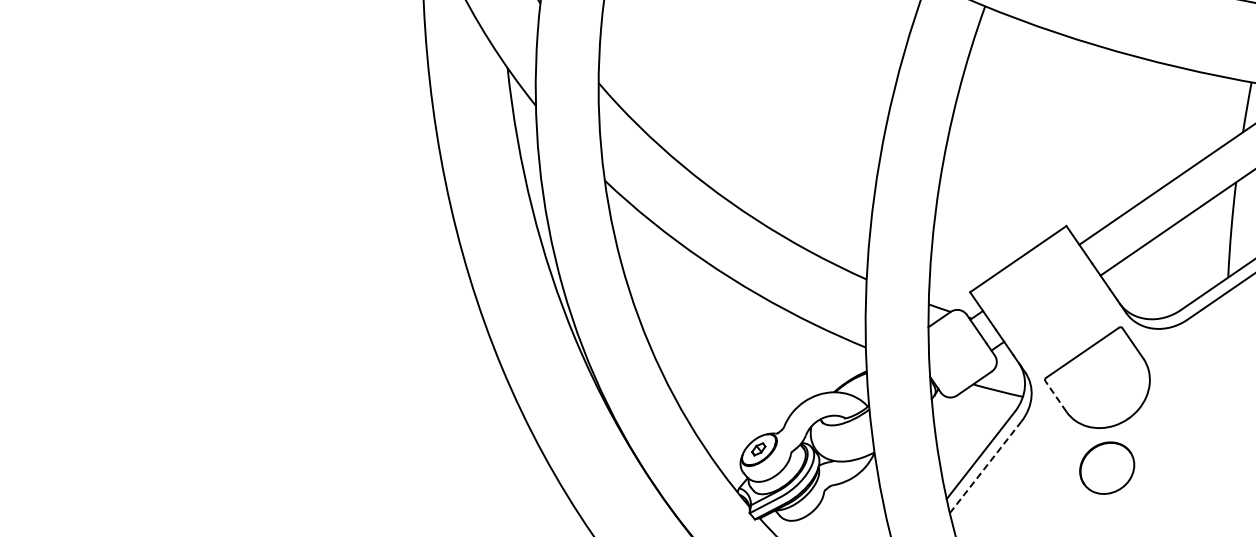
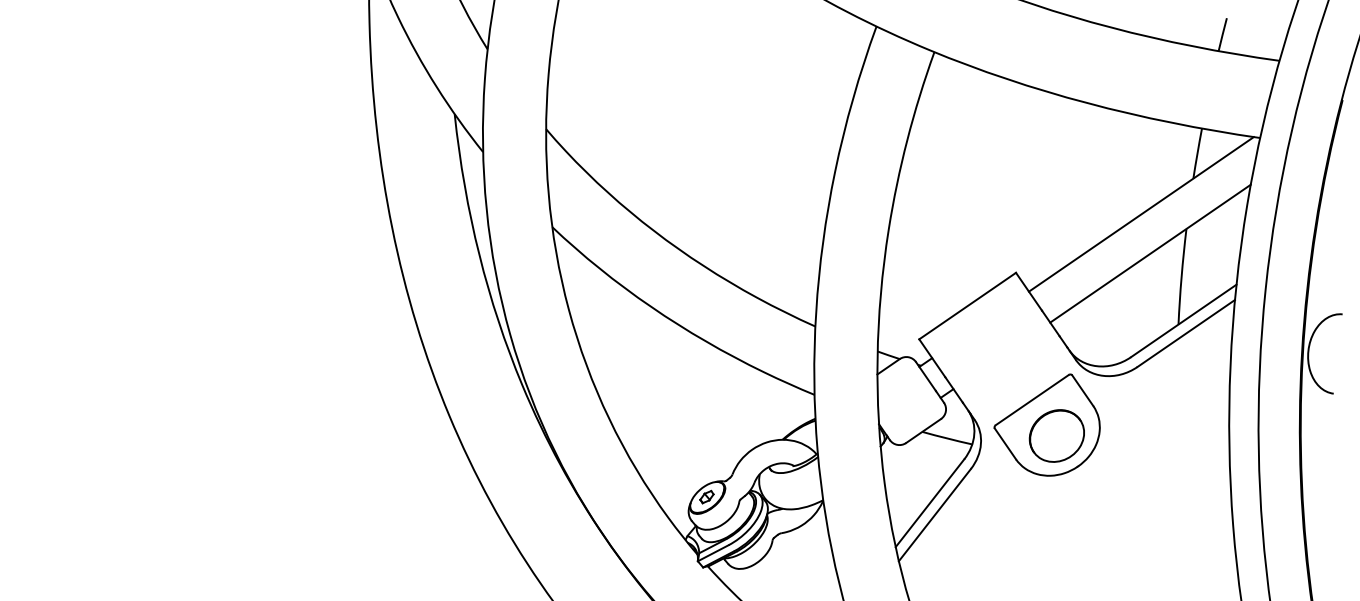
line: (1055, 395) -> (1005, 443), dashed -> solid
line: (985, 467) -> (934, 515), dashed -> solid
part: (1106, 467) -> (1056, 435), moved

